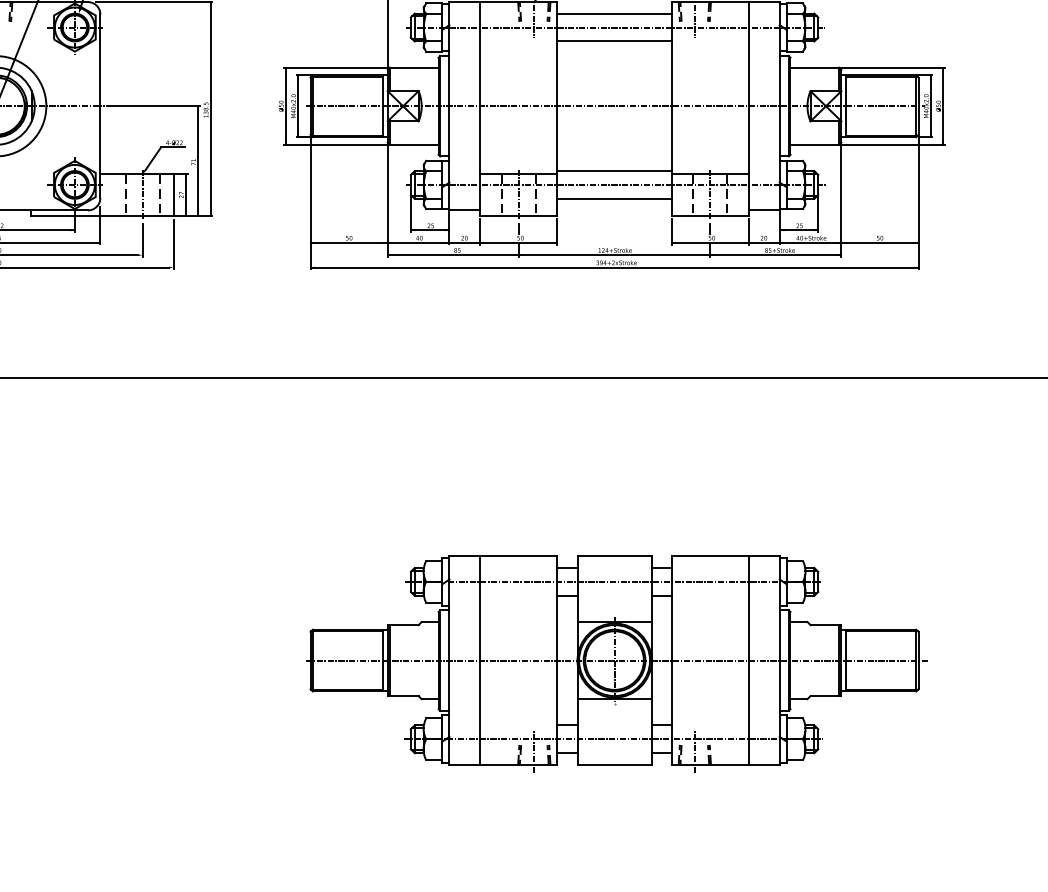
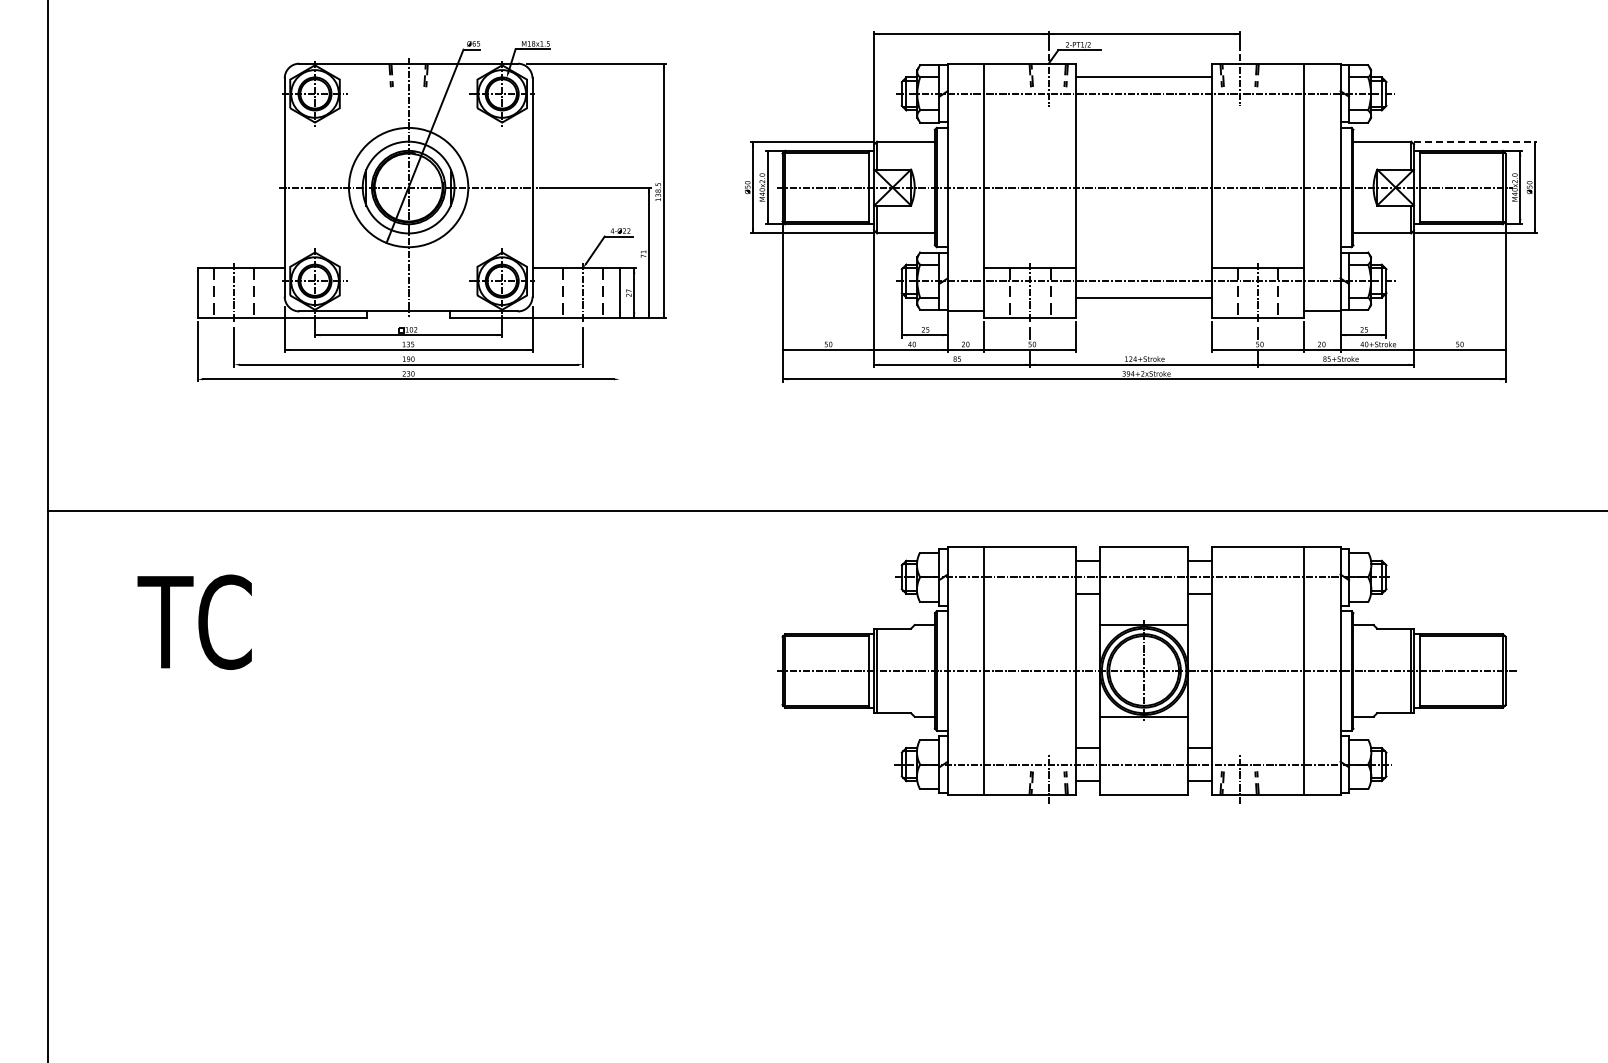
line: (614, 41) -> (1144, 110), removed
line: (893, 67) -> (1475, 141), solid -> dashed
line: (614, 170) -> (1144, 264), removed
line: (173, 244) -> (619, 351), removed
part: (616, 663) -> (1146, 674), moved

